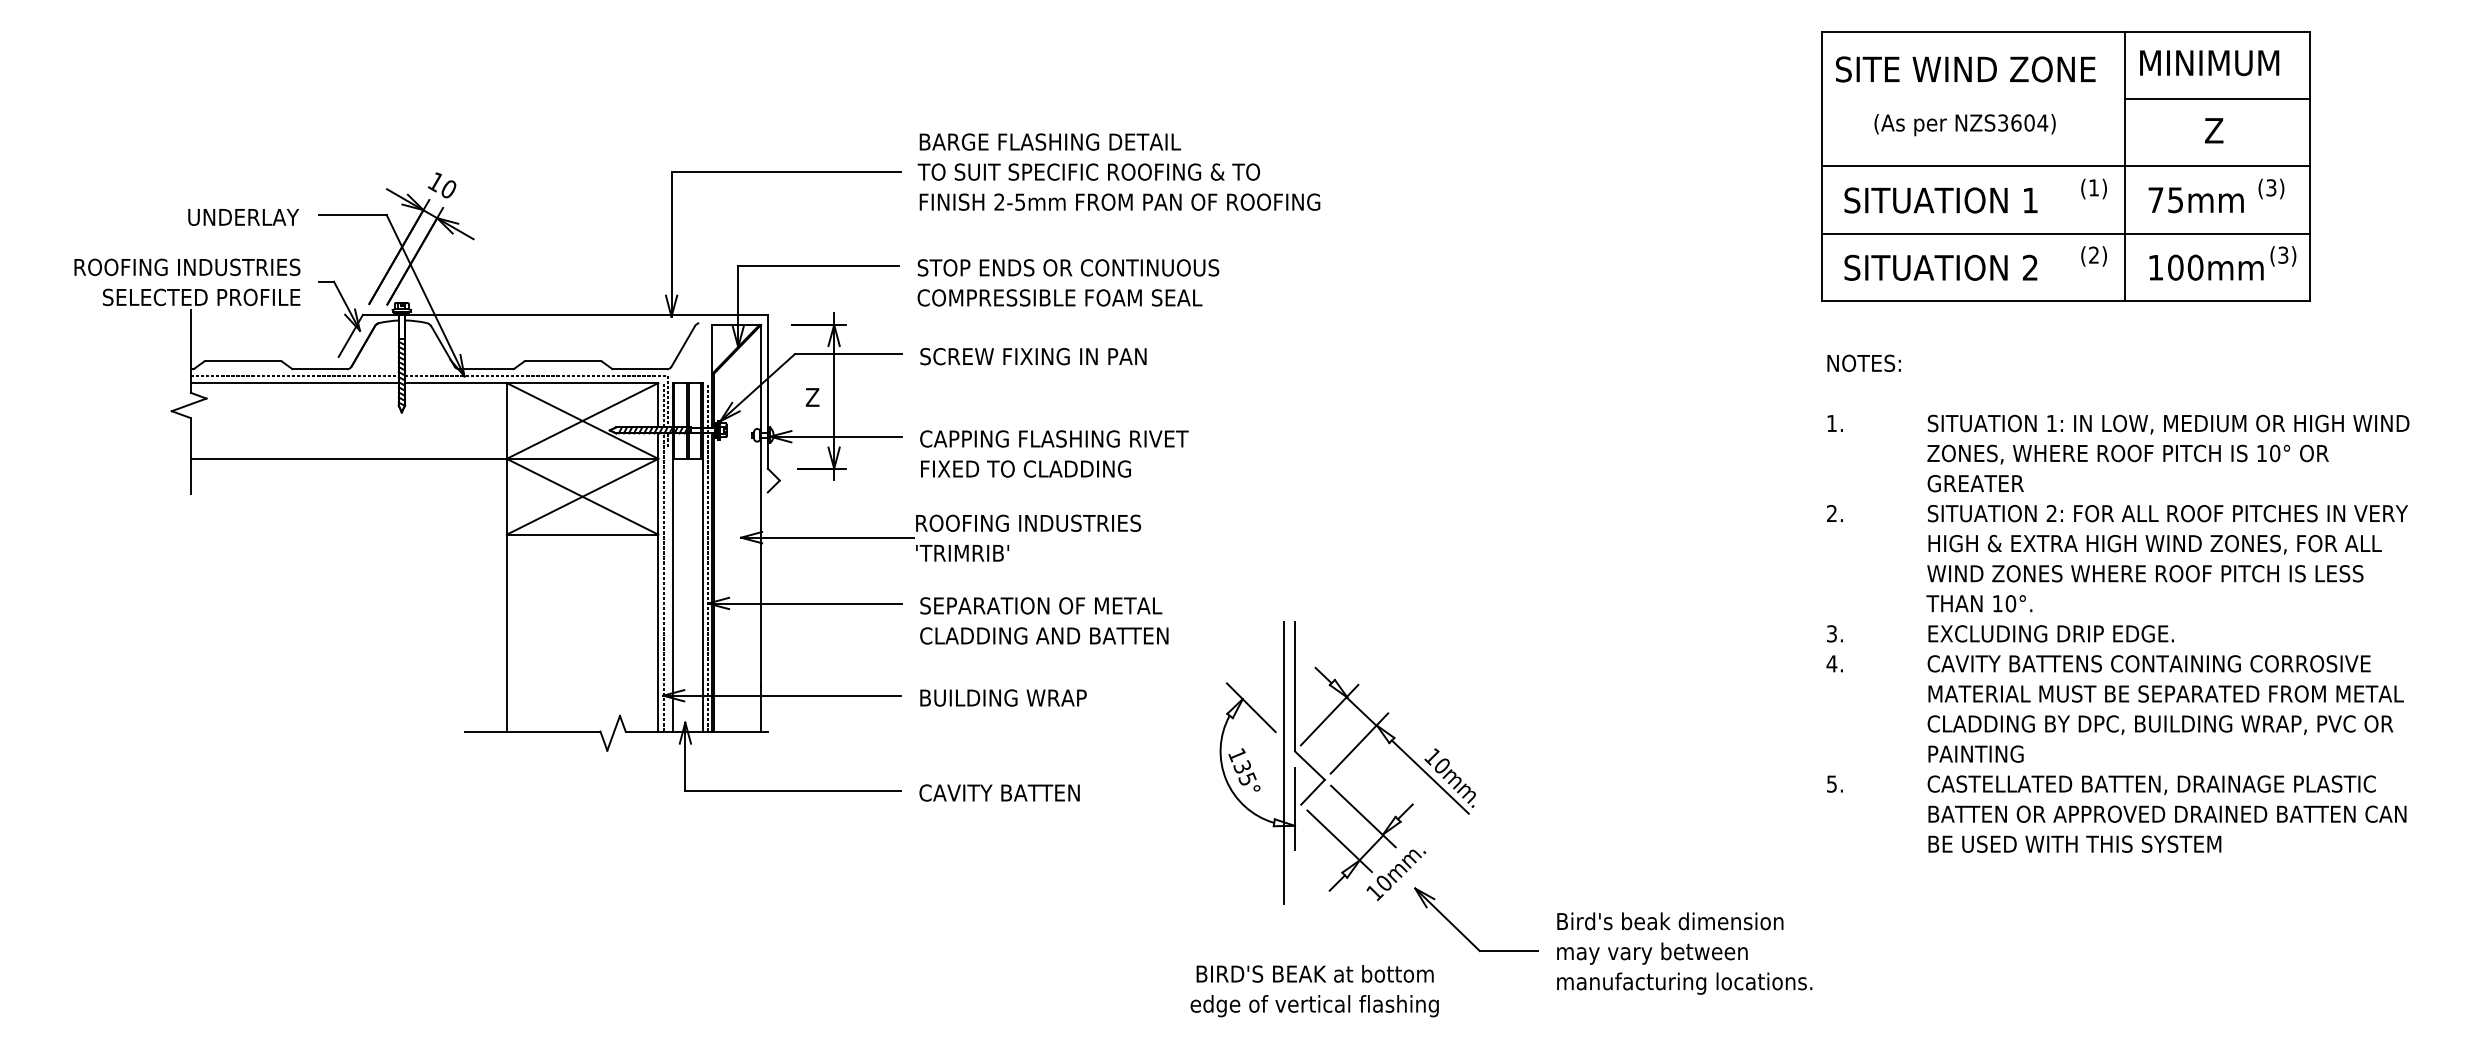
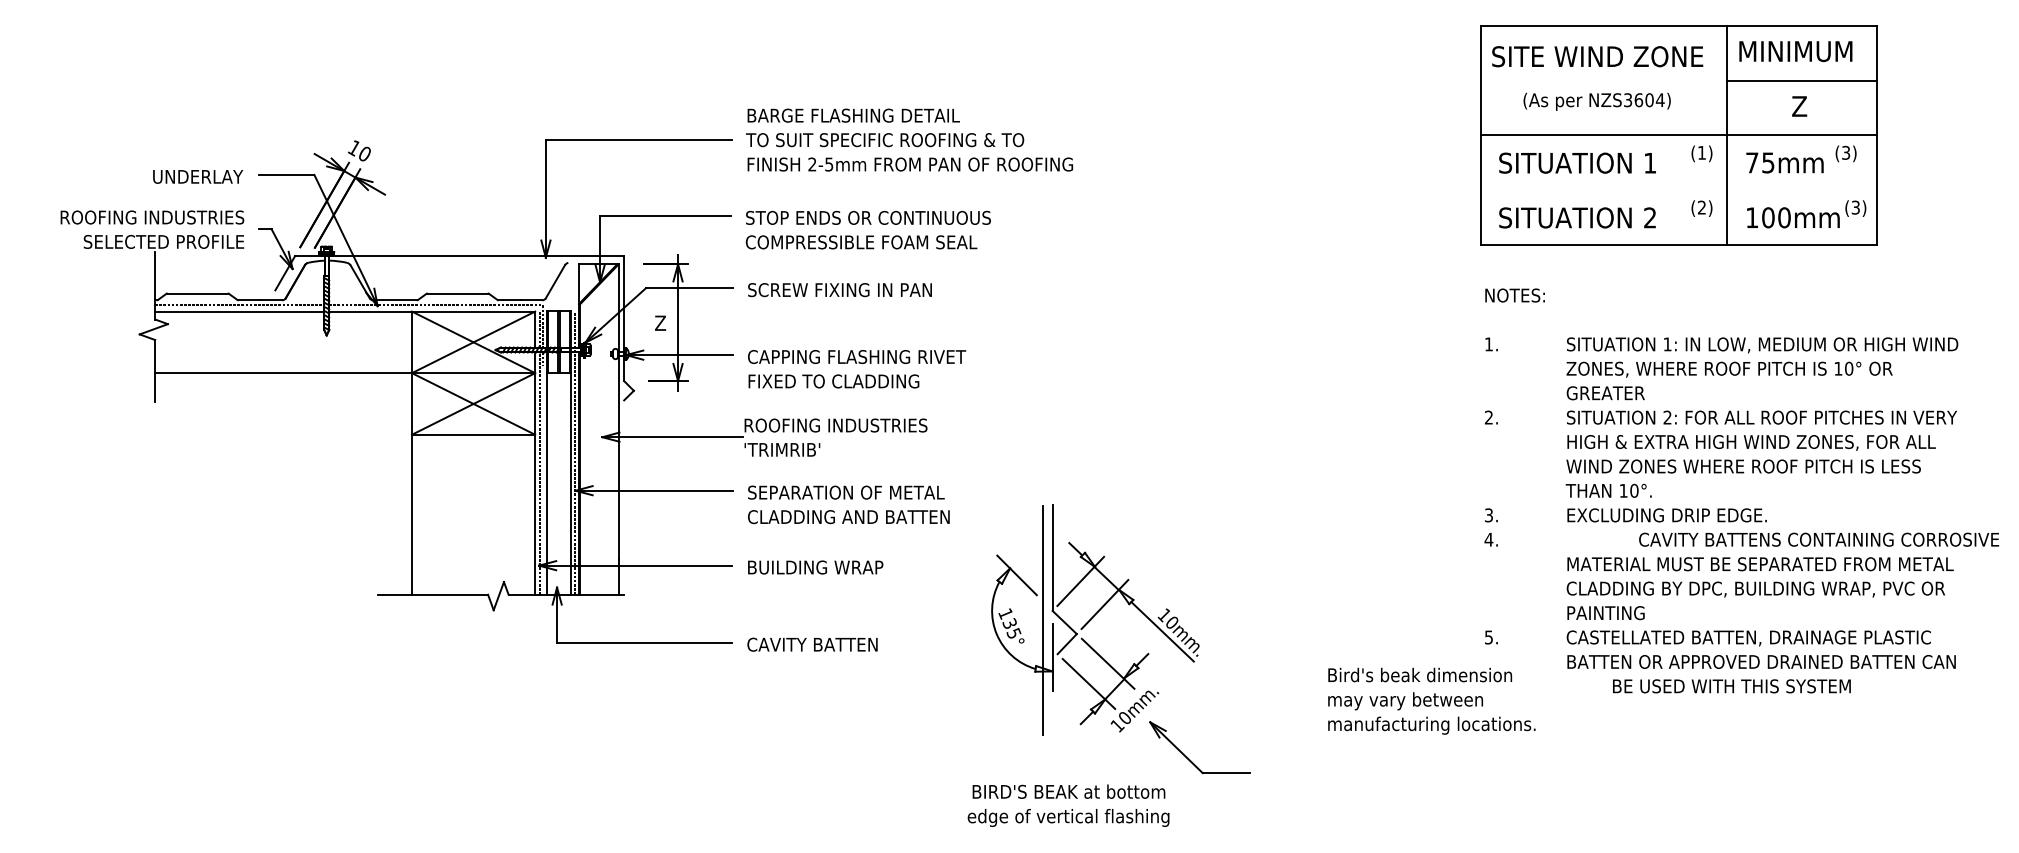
line: (2065, 233) -> (1678, 190), removed
text: (2148, 663) -> (1818, 539), moved
text: (2074, 843) -> (1731, 685), moved
text: (1684, 953) -> (1431, 701), moved

